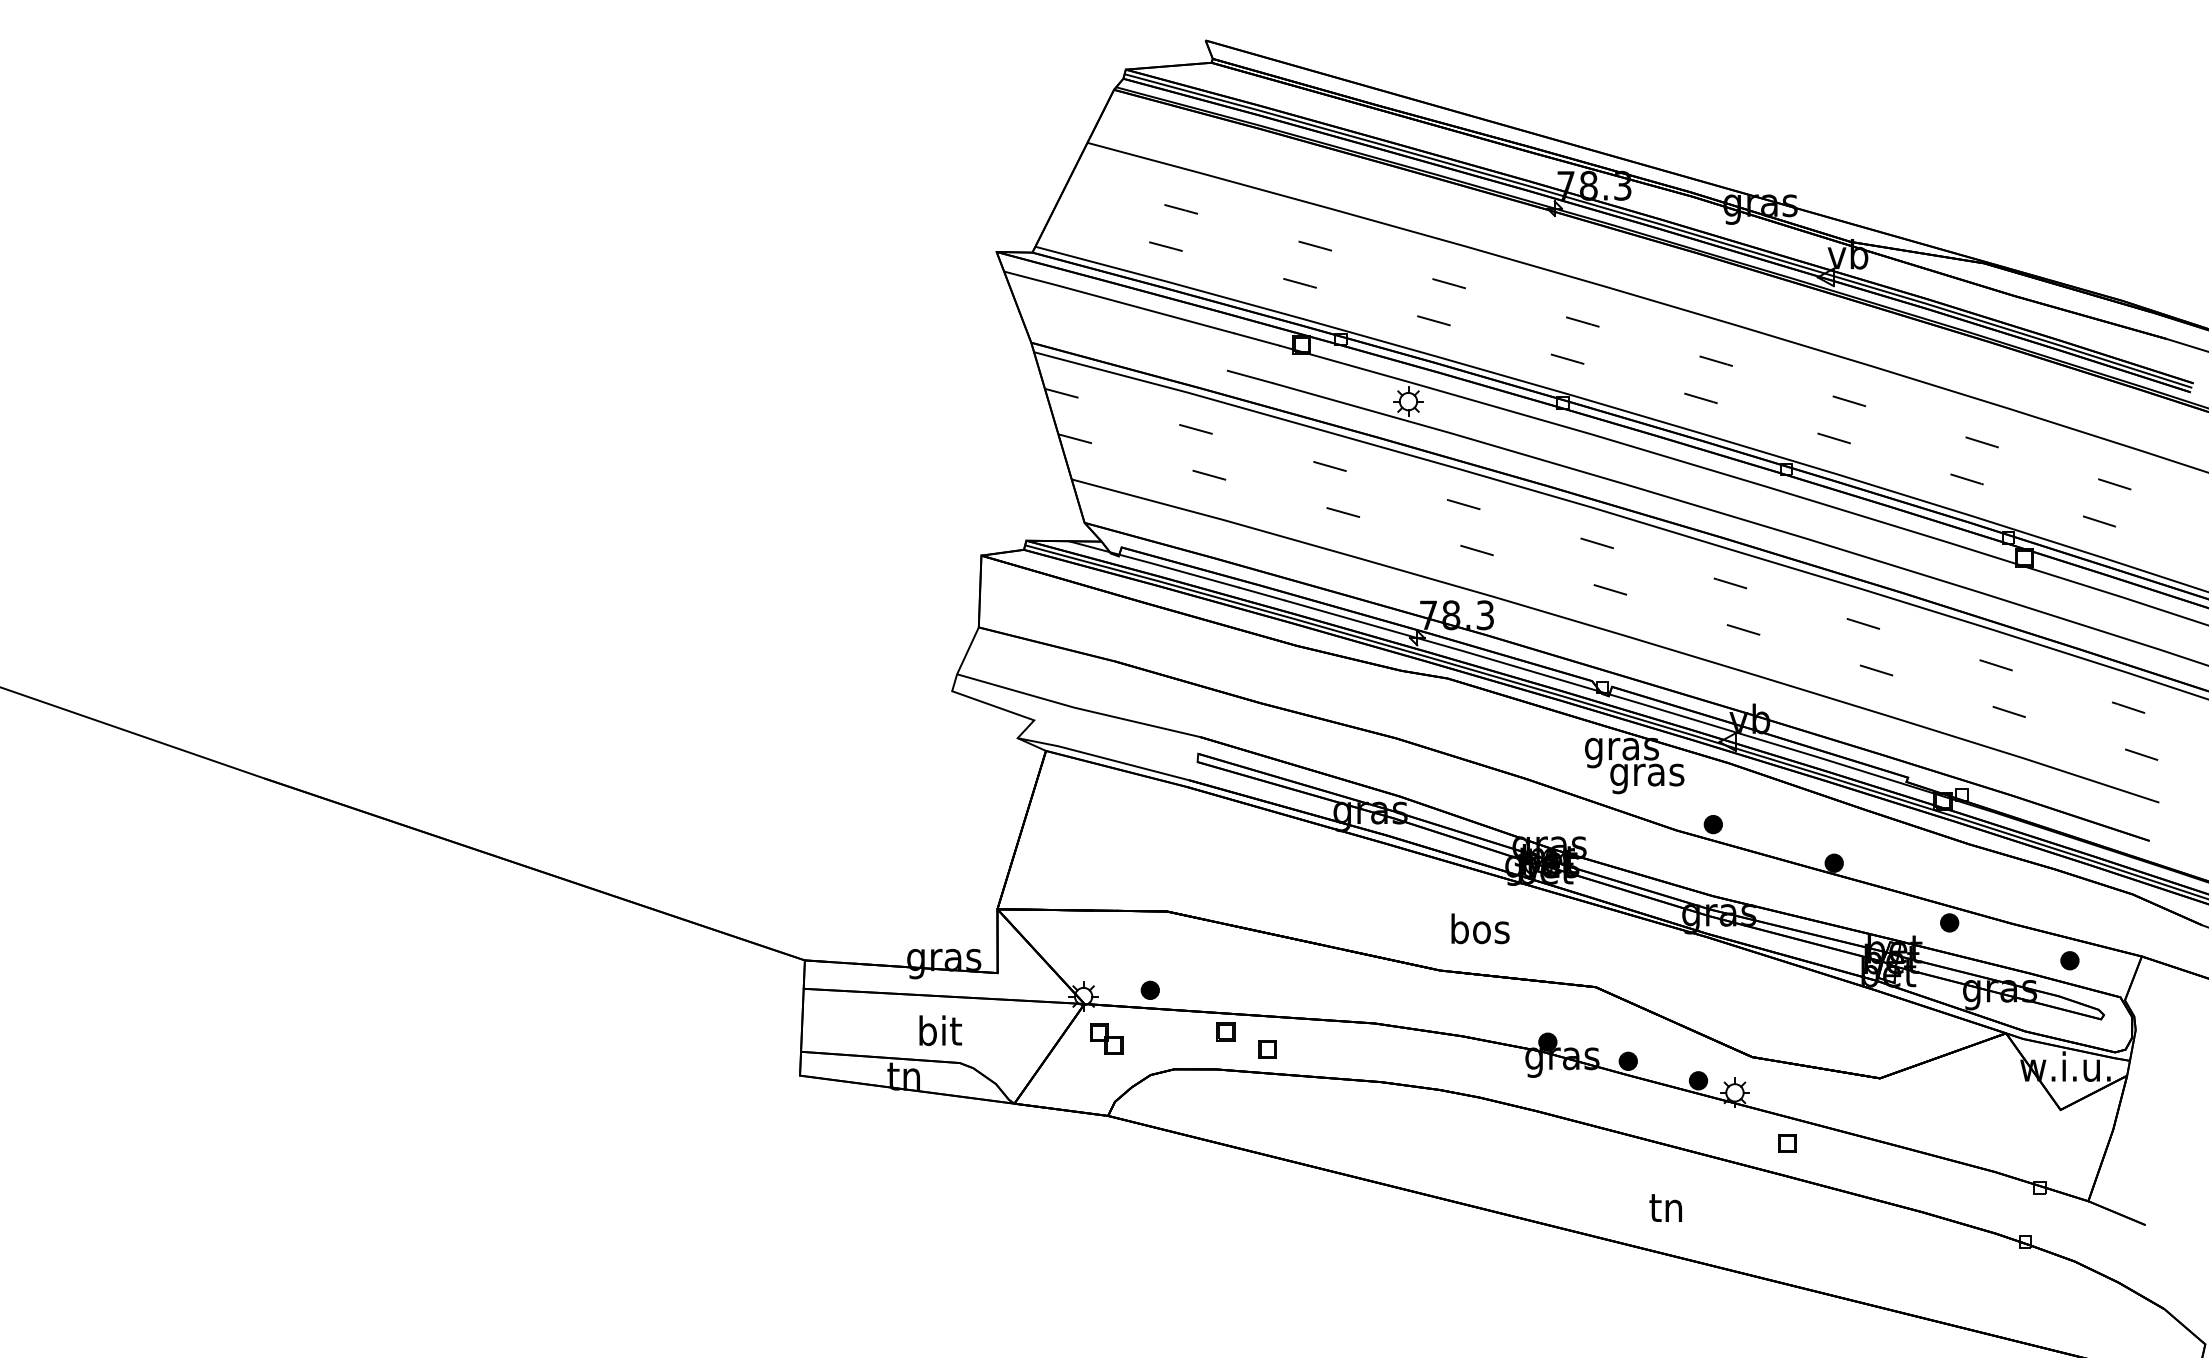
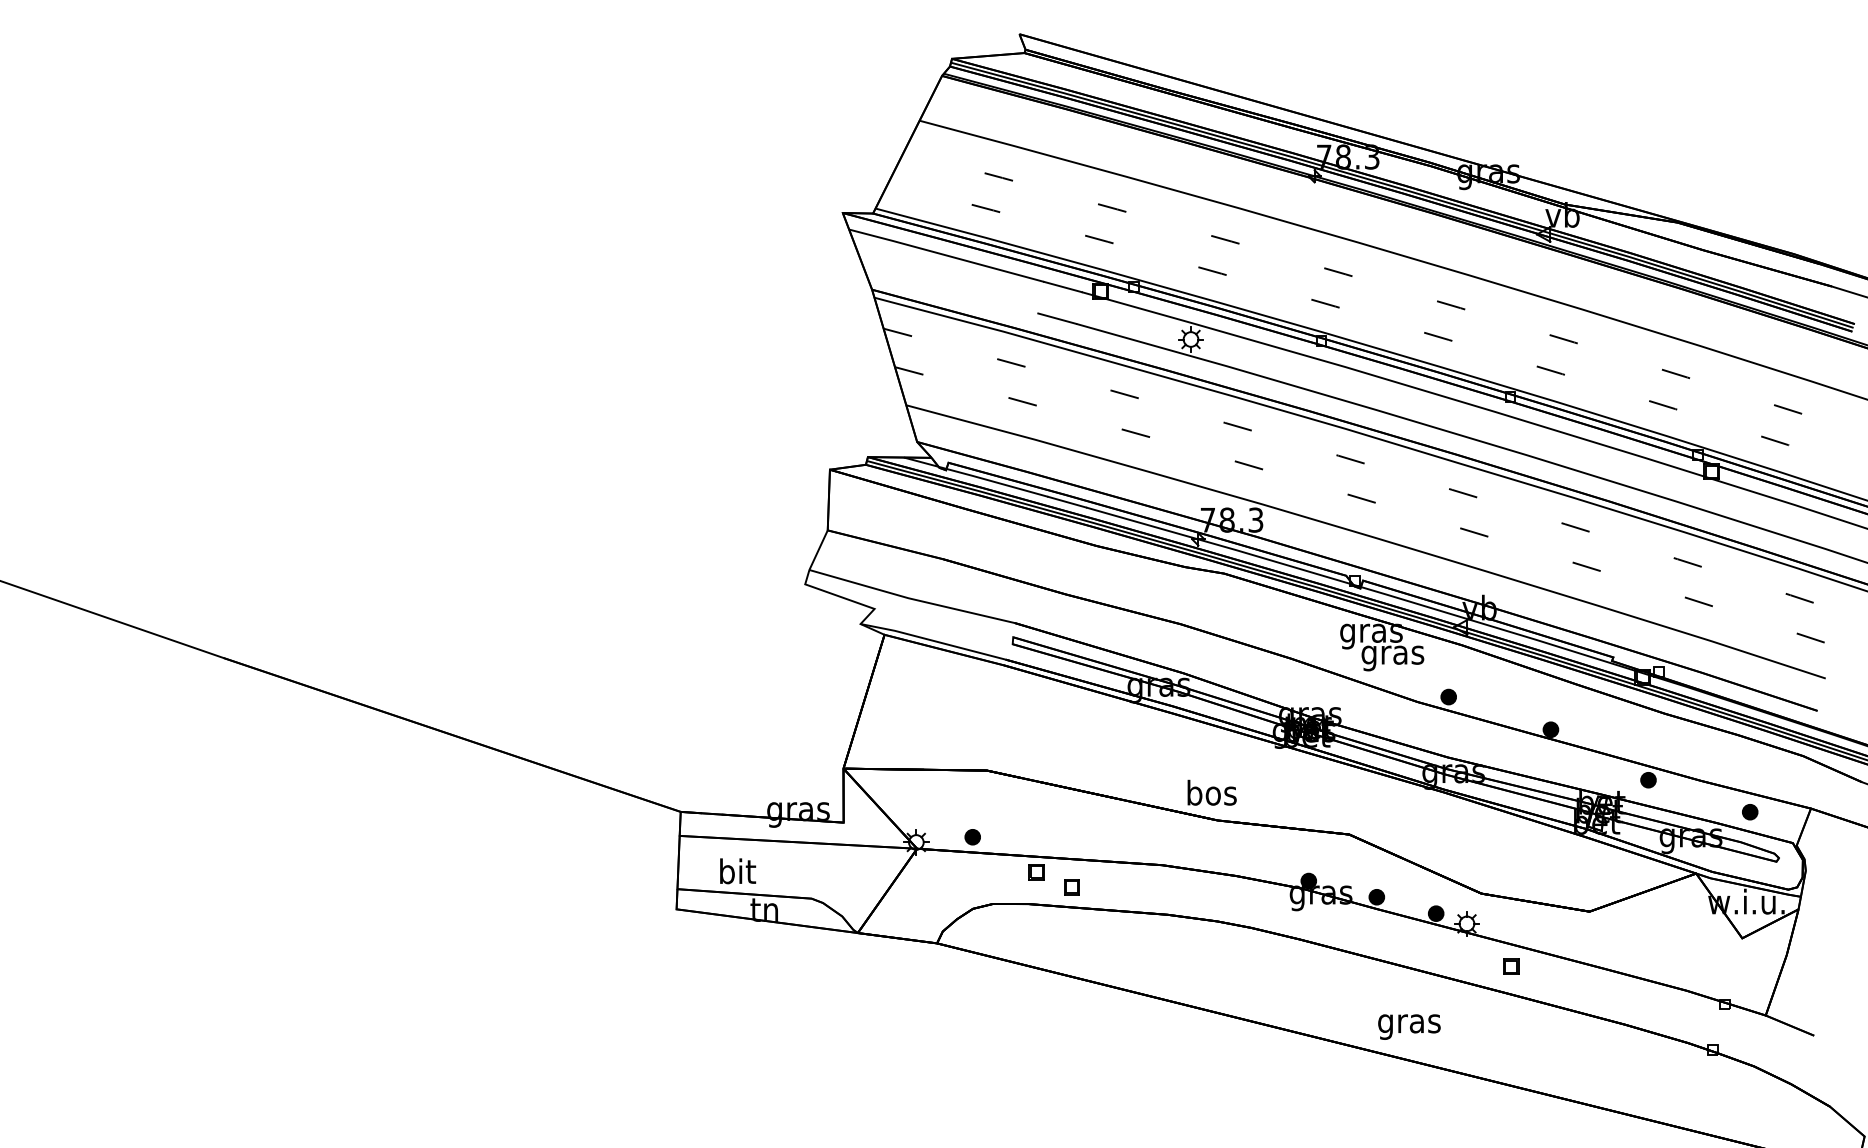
text: (1480, 928) -> (1212, 792), moved
text: (940, 1030) -> (737, 871), moved
part: (1106, 1038) -> (935, 877), removed
text: (1666, 1212) -> (1409, 1025), tn -> gras

